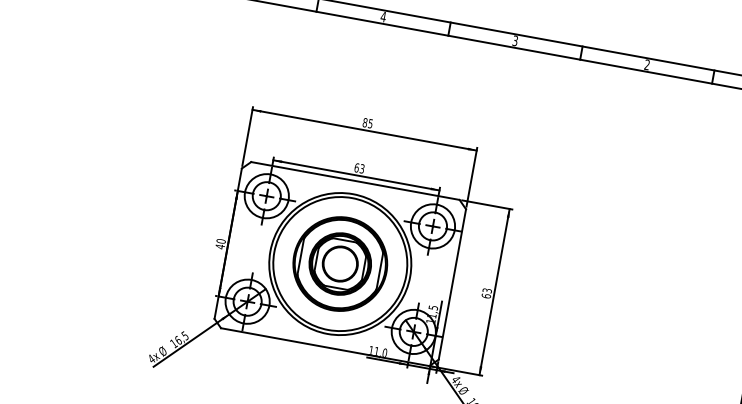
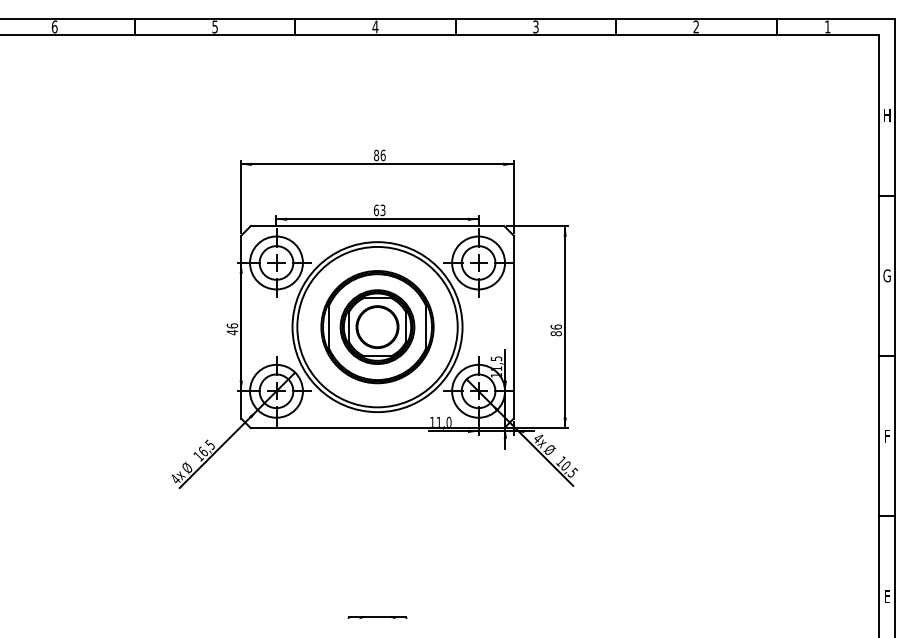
text: (370, 123) -> (382, 155), 85 -> 86
text: (220, 240) -> (231, 325), 40 -> 46
text: (486, 293) -> (555, 330), 63 -> 86

